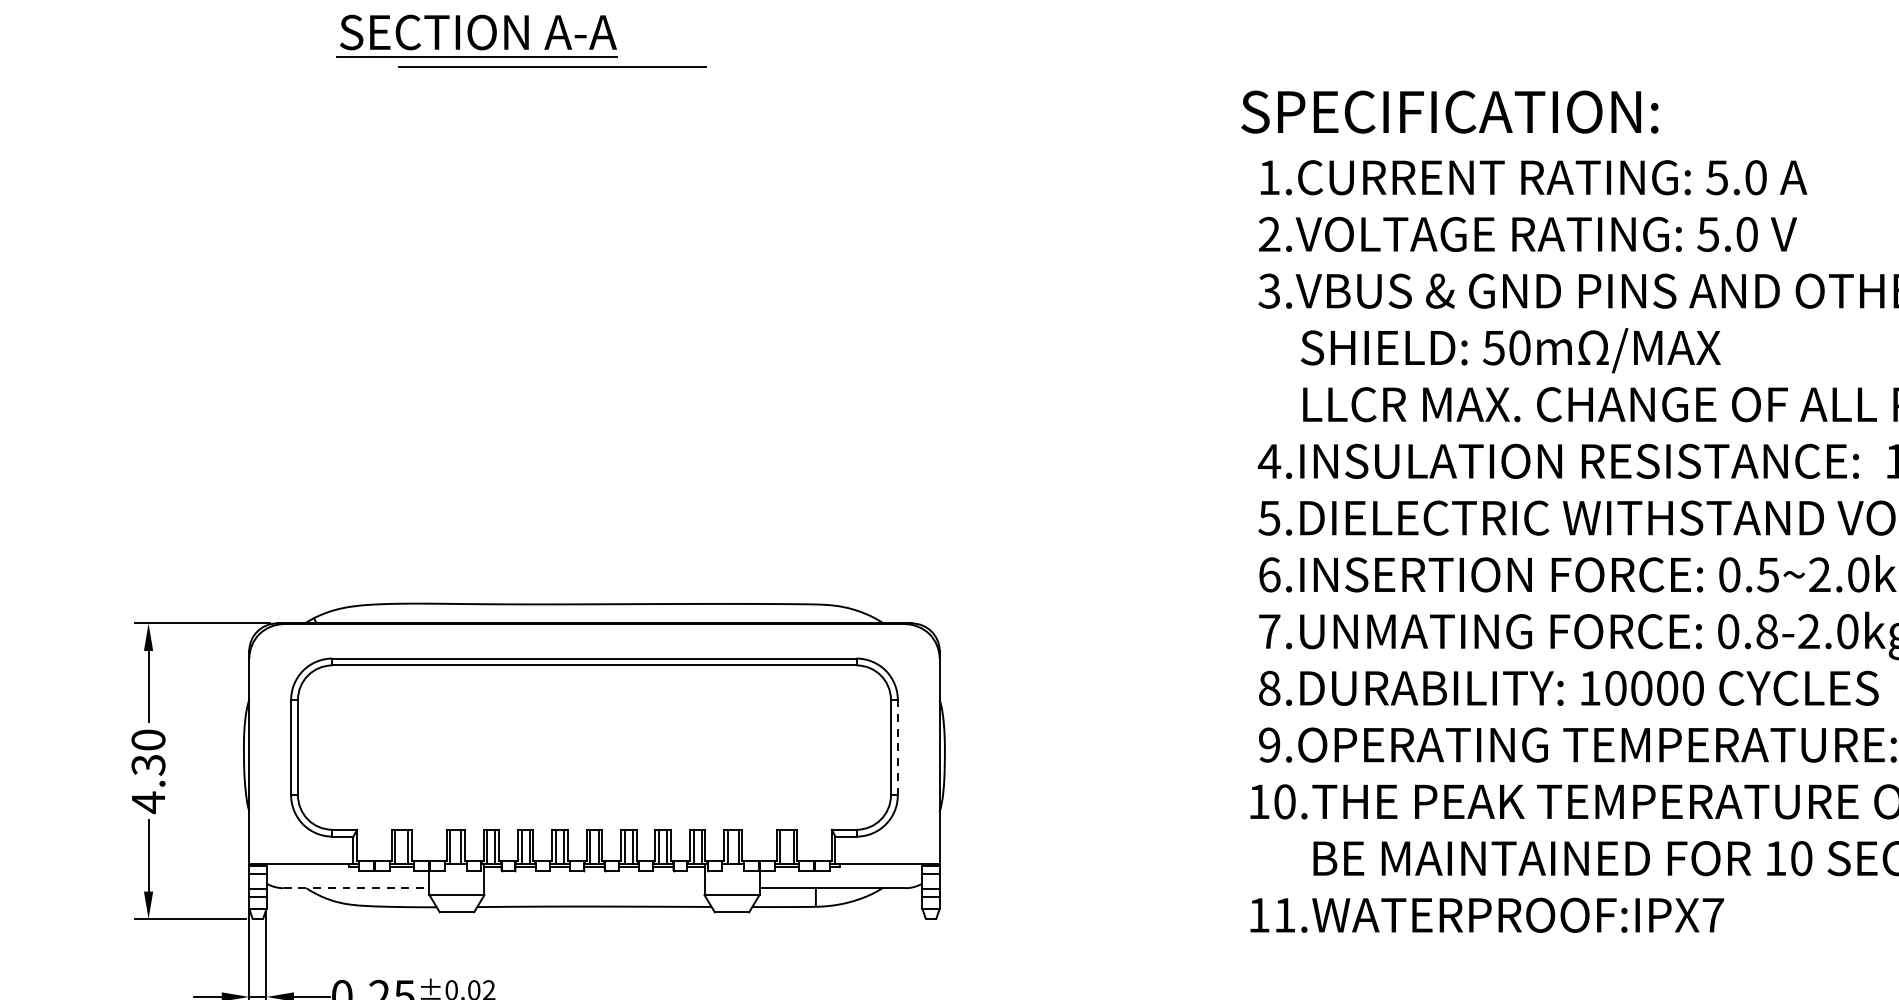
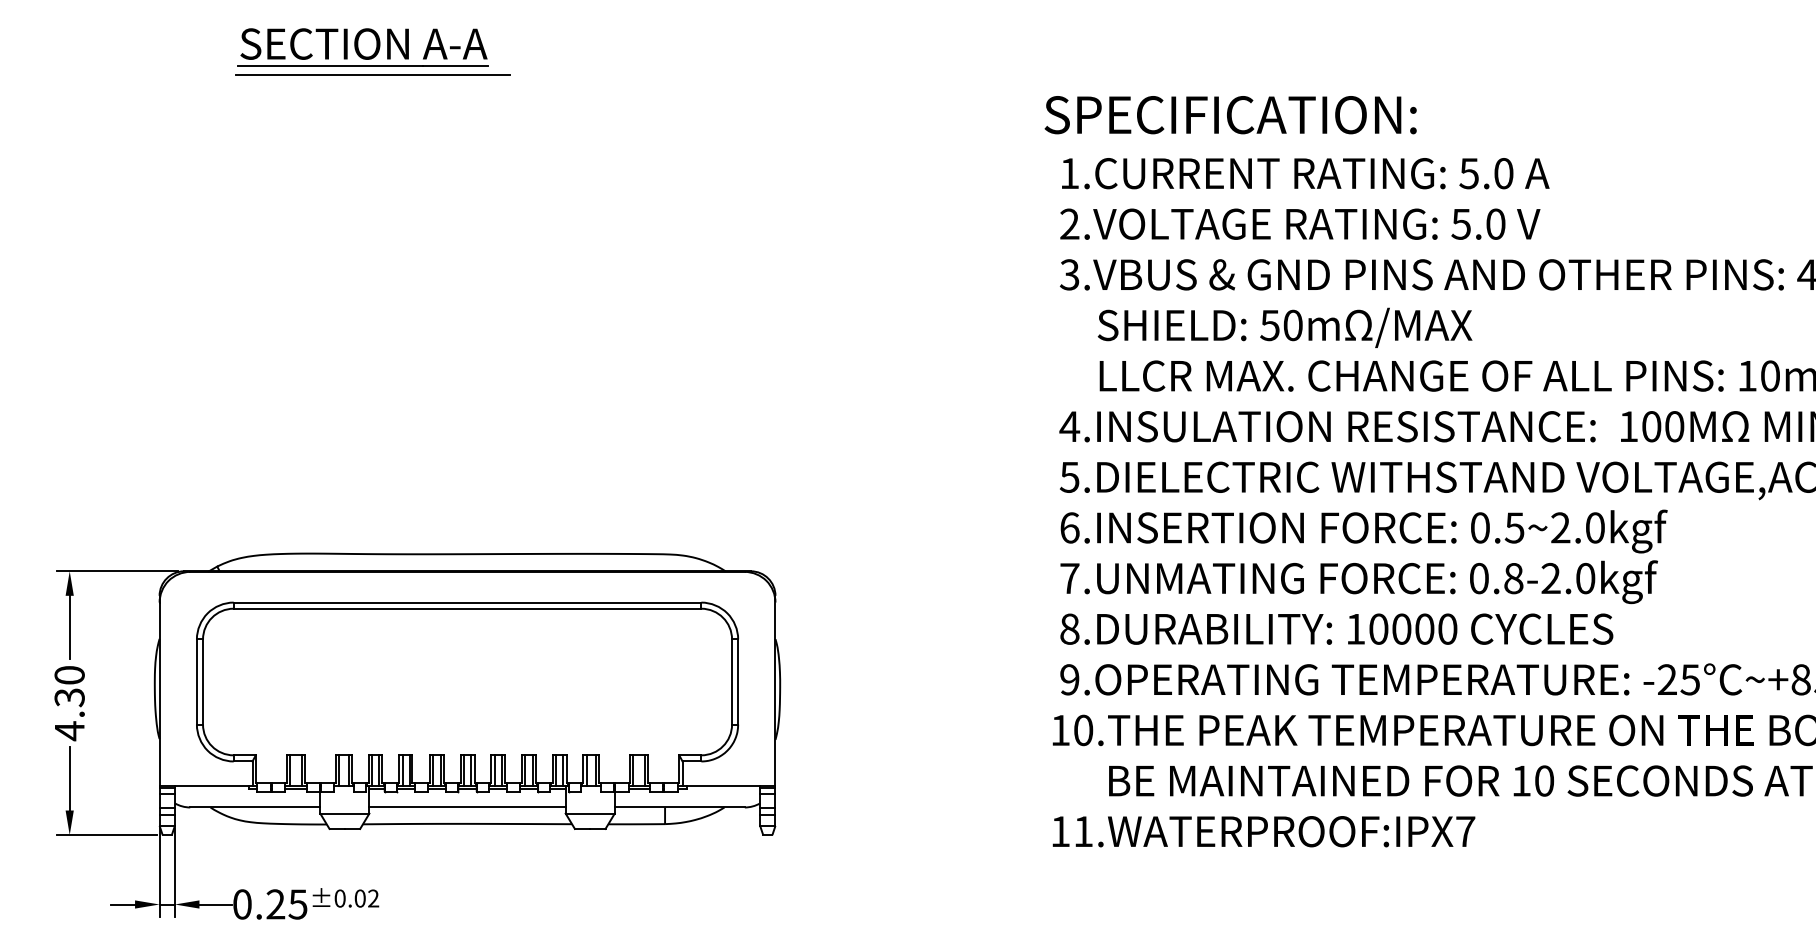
line: (551, 66) -> (372, 74), moved
line: (898, 748) -> (738, 682), dashed -> solid
line: (356, 888) -> (255, 807), dashed -> solid
line: (594, 888) -> (467, 807), added

